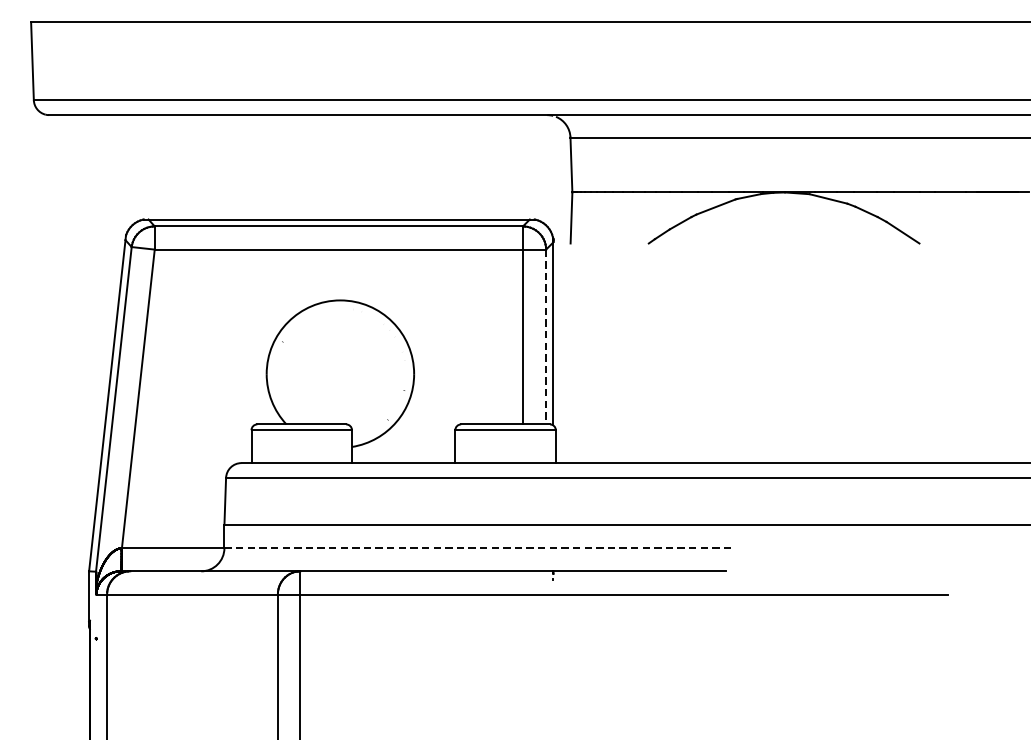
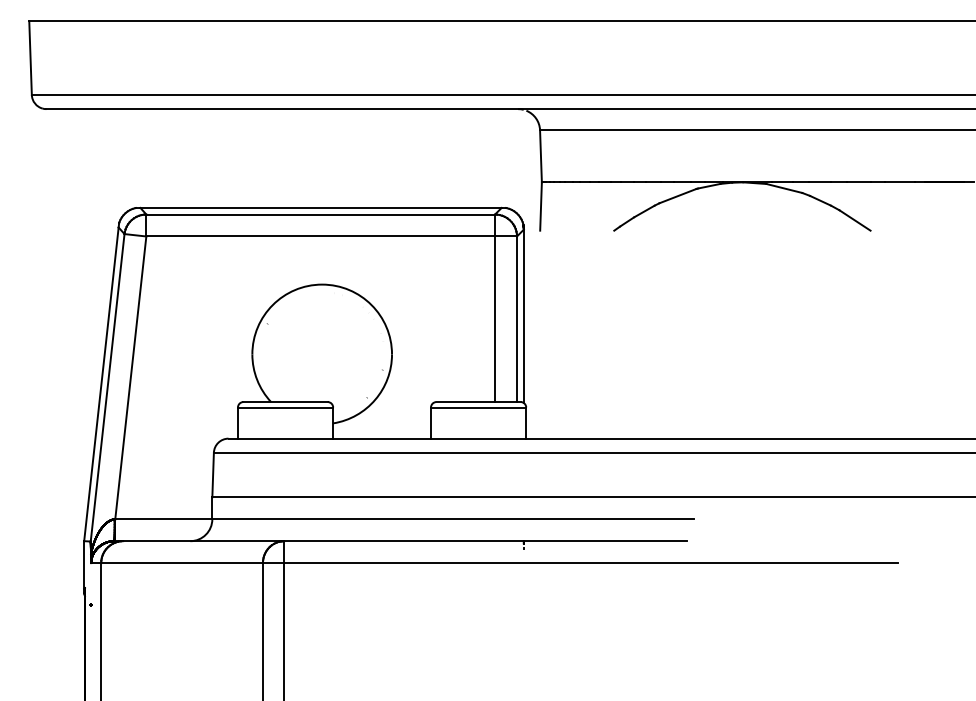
line: (546, 337) -> (517, 319), dashed -> solid
line: (479, 548) -> (453, 519), dashed -> solid

